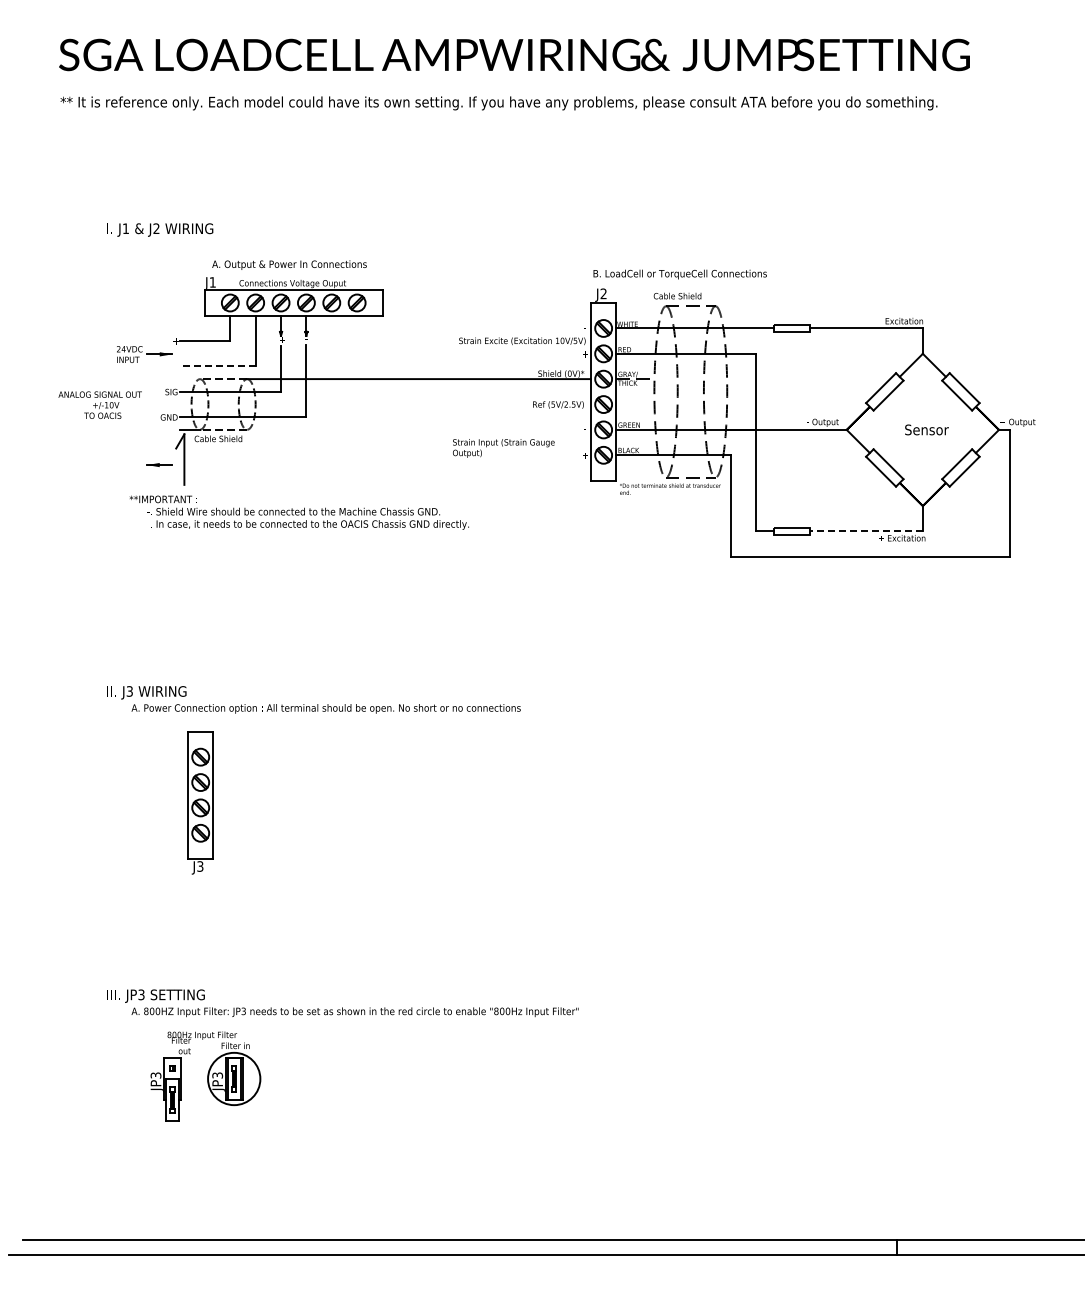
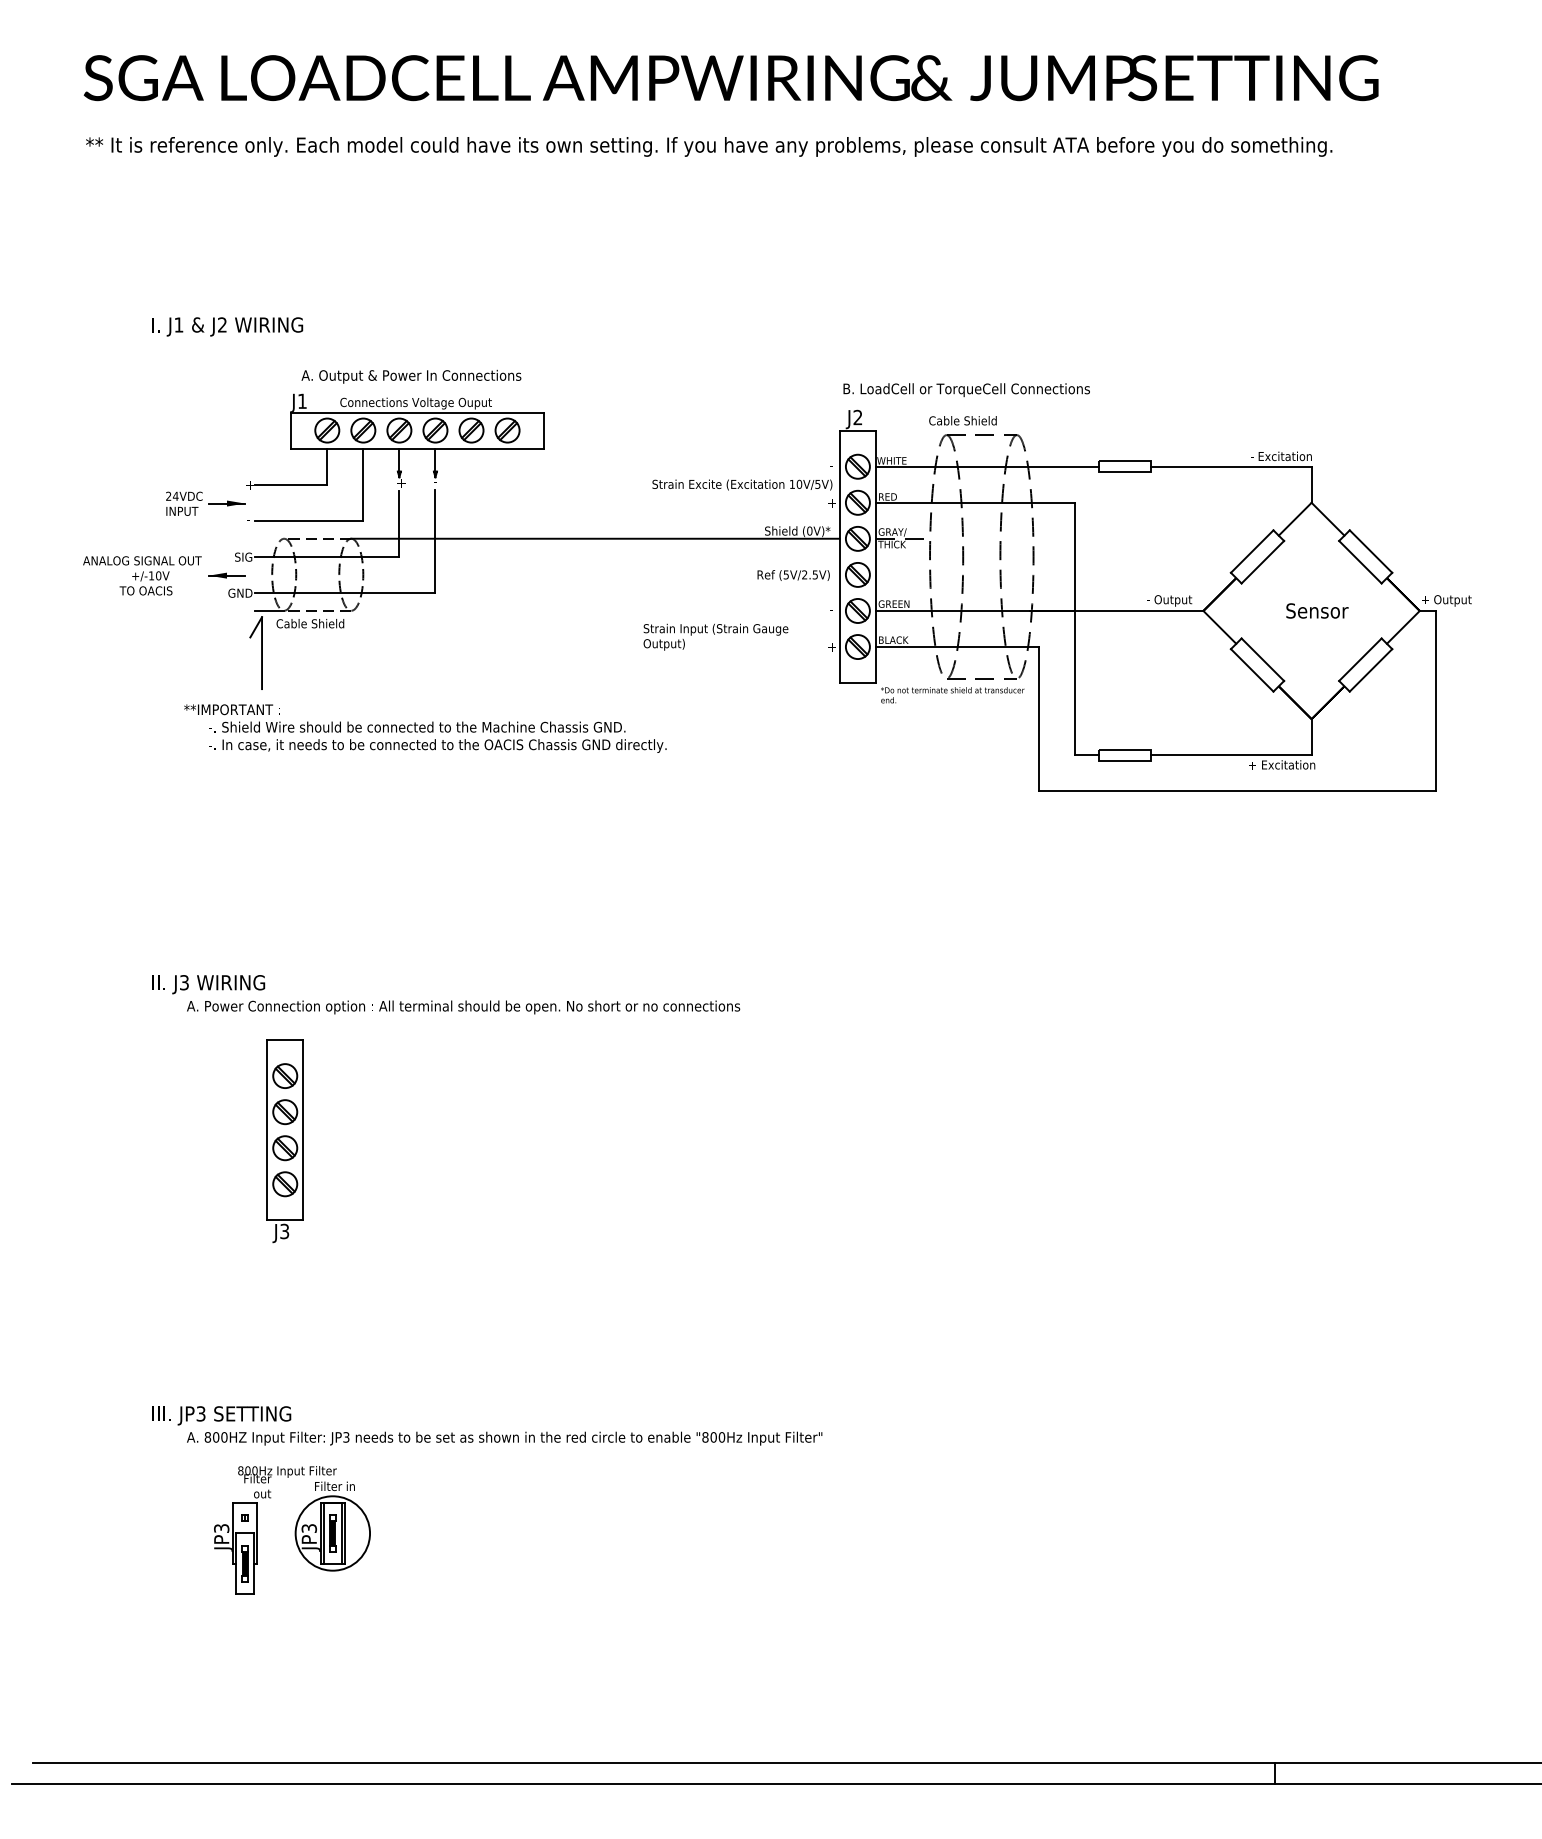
line: (217, 366) -> (309, 520), dashed -> solid
line: (159, 464) -> (226, 574), moved
line: (865, 531) -> (1230, 755), dashed -> solid

